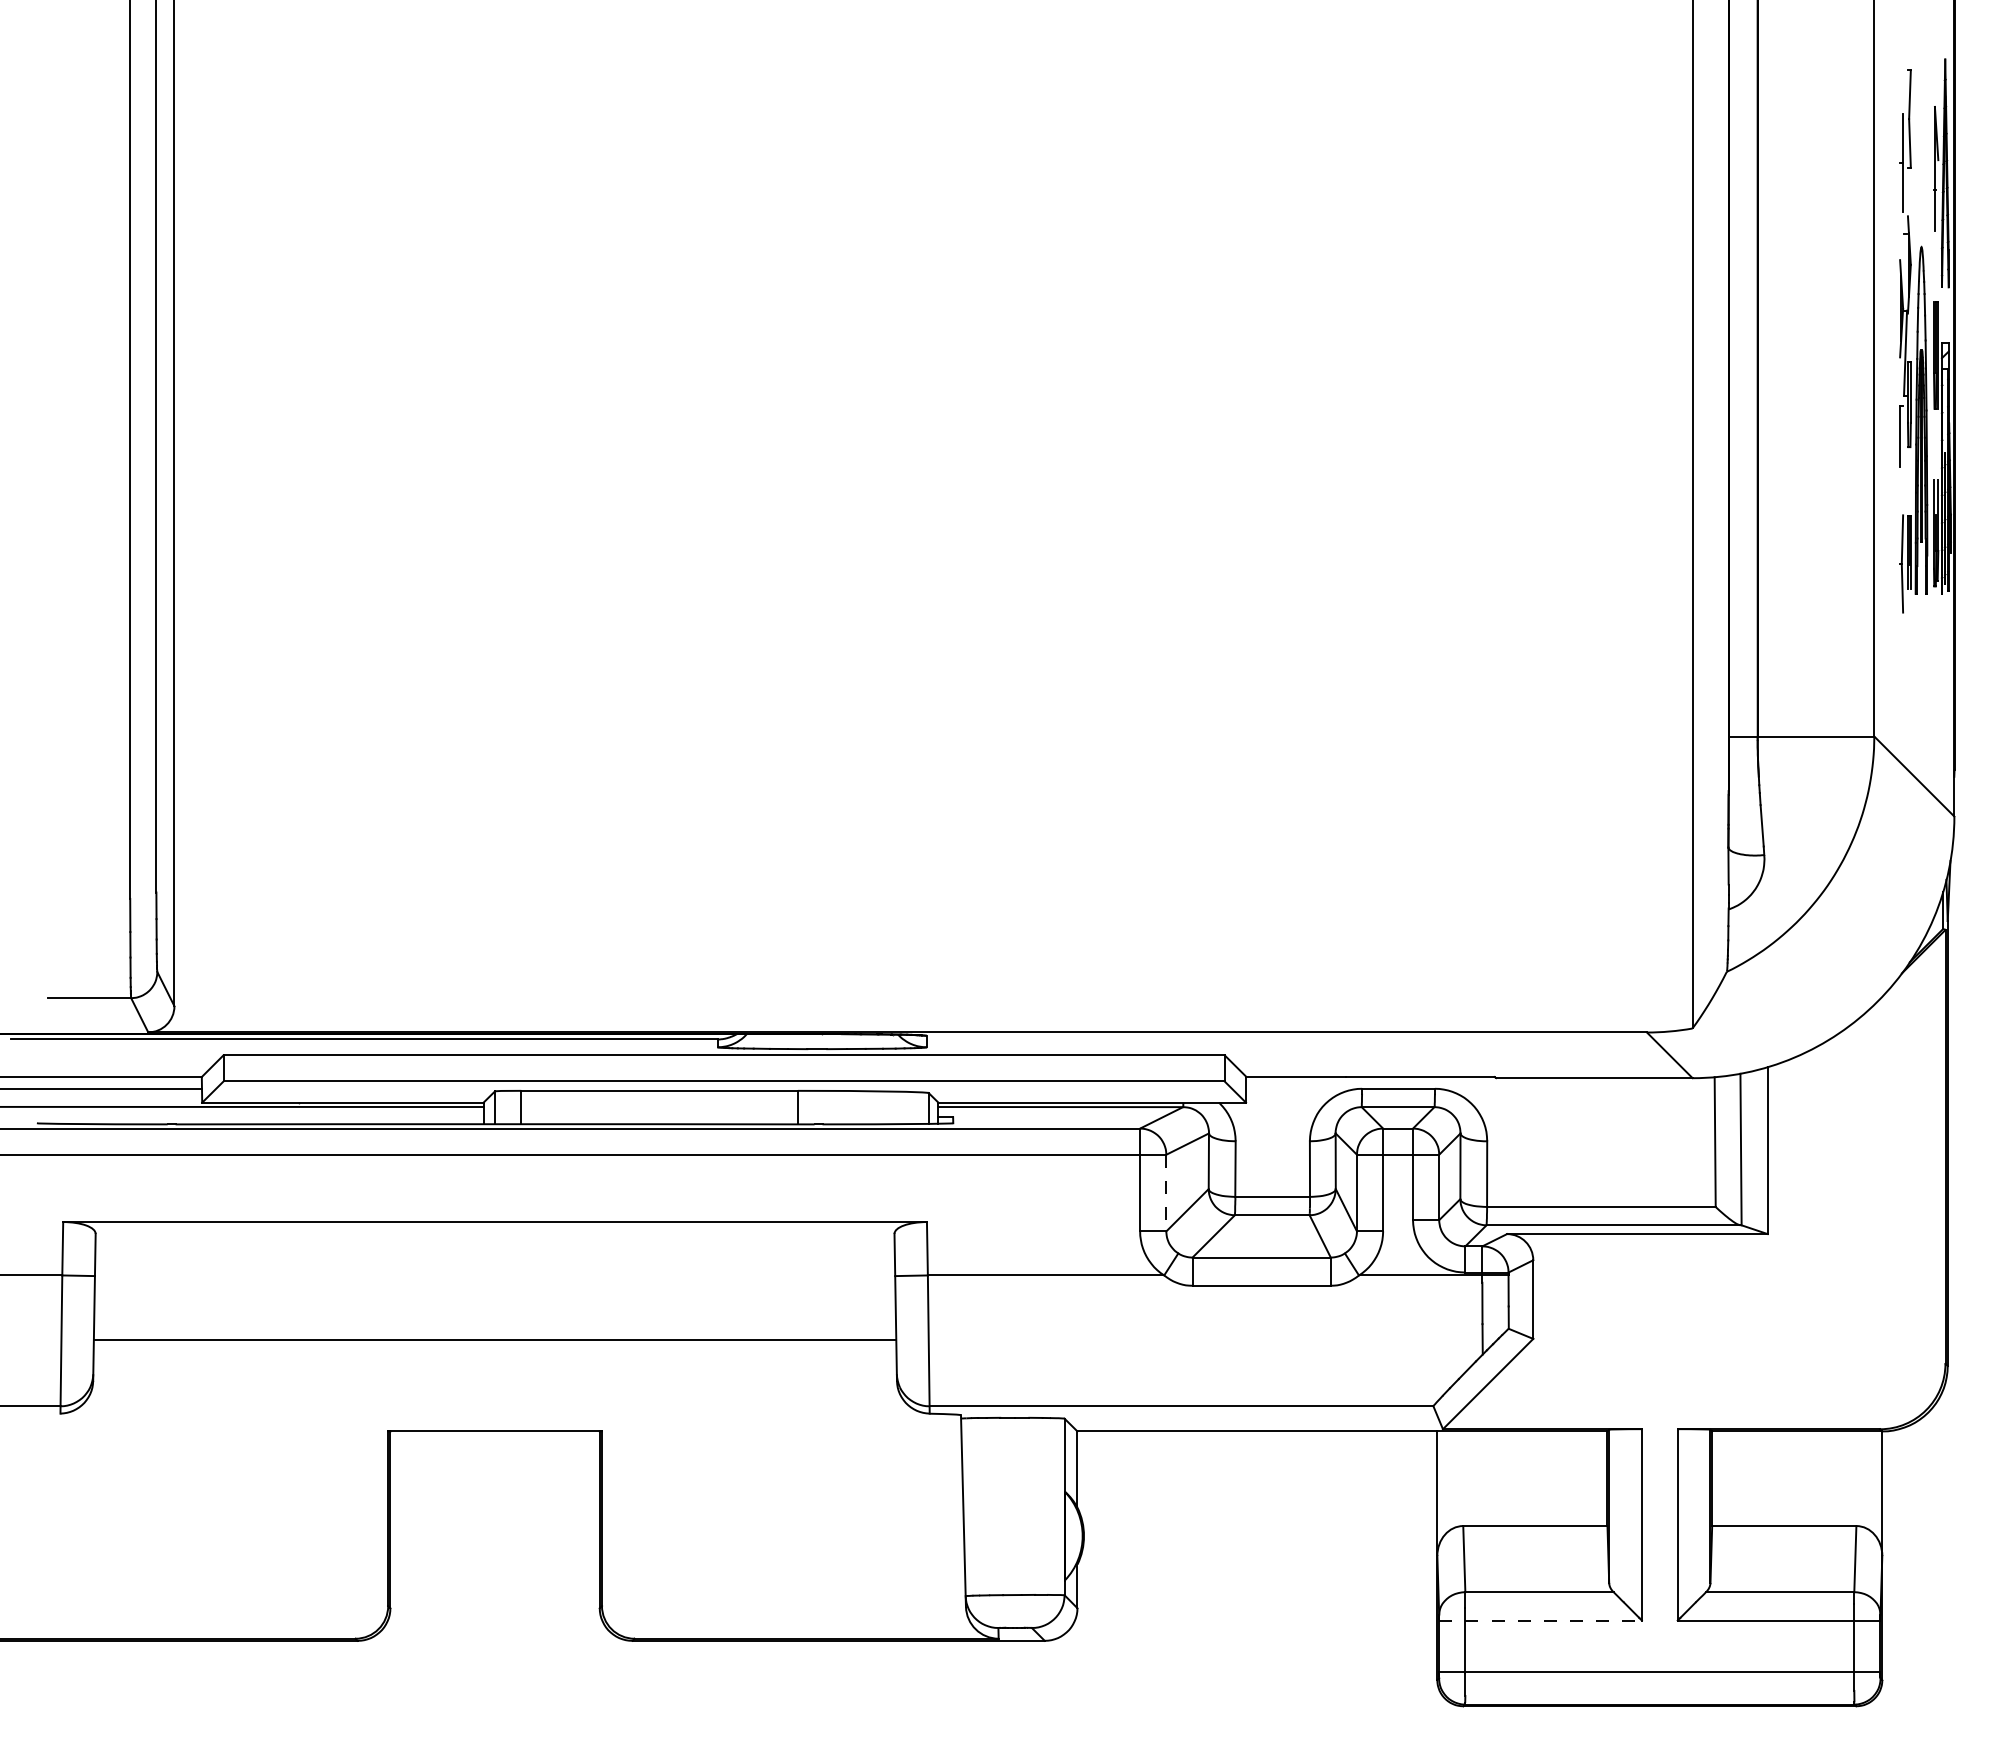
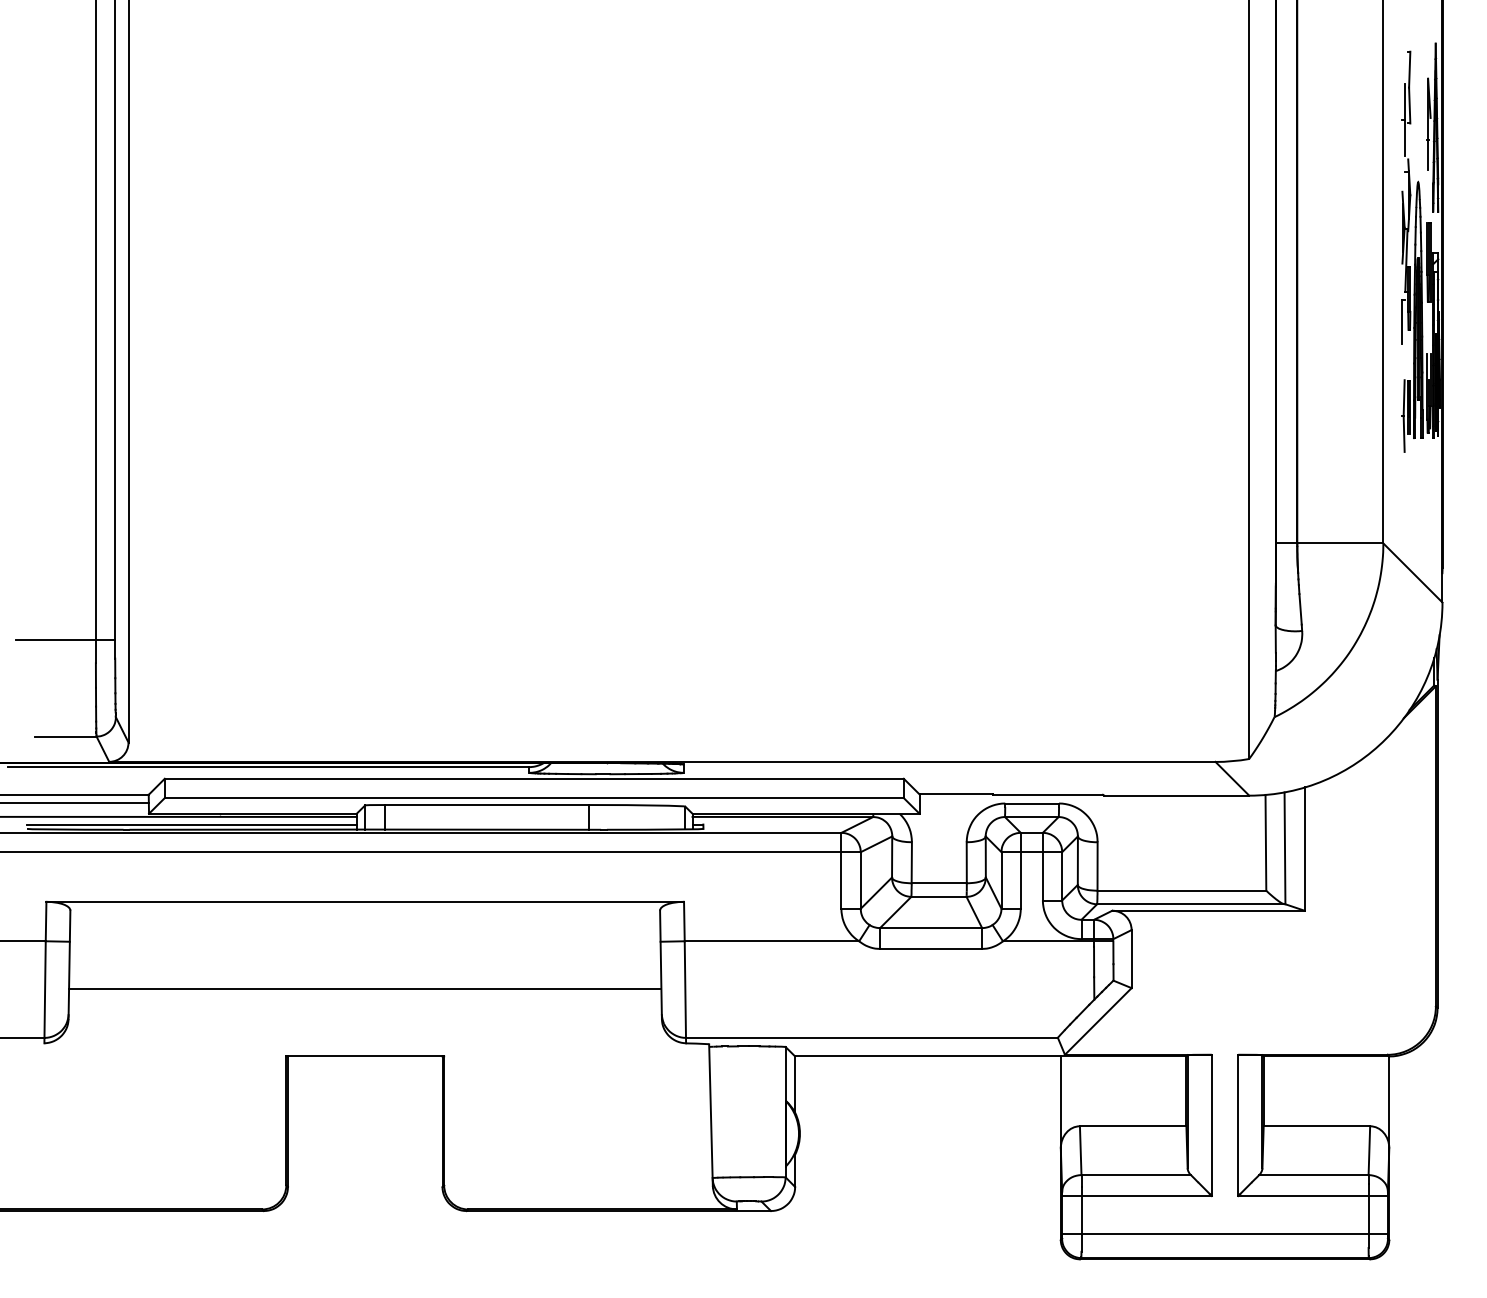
line: (89, 867) -> (65, 640), added
line: (260, 1117) -> (192, 824), added
line: (1166, 1193) -> (860, 880), dashed -> solid
line: (1541, 1620) -> (1137, 1196), dashed -> solid

